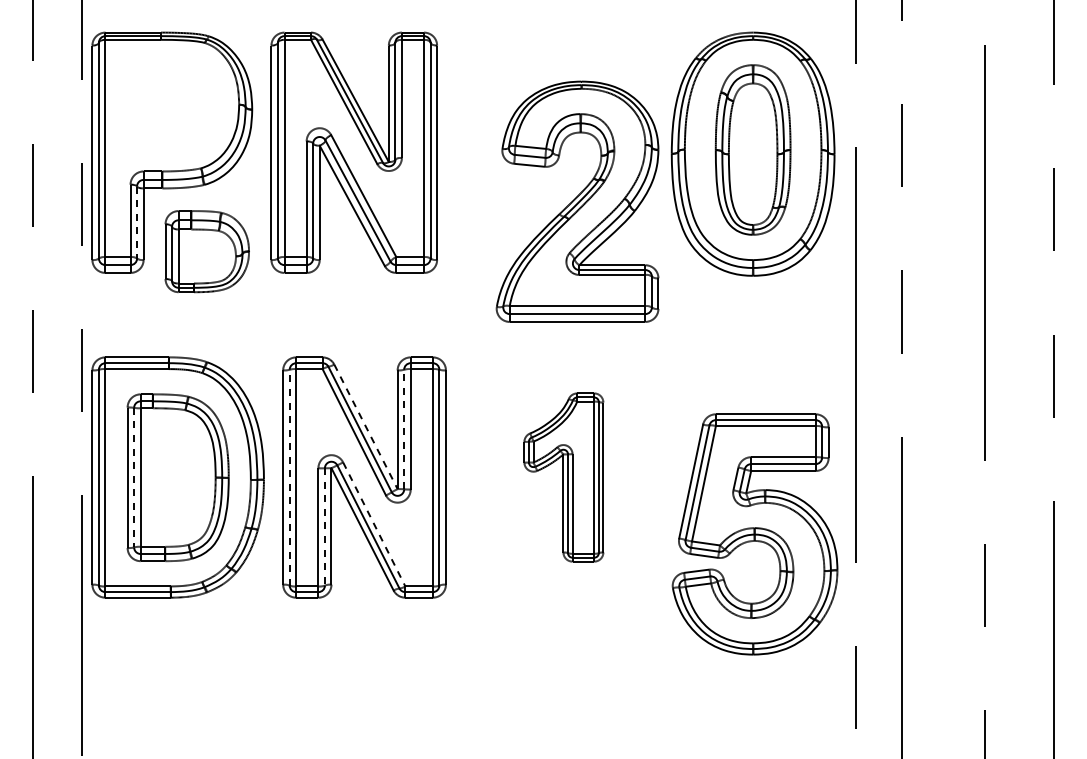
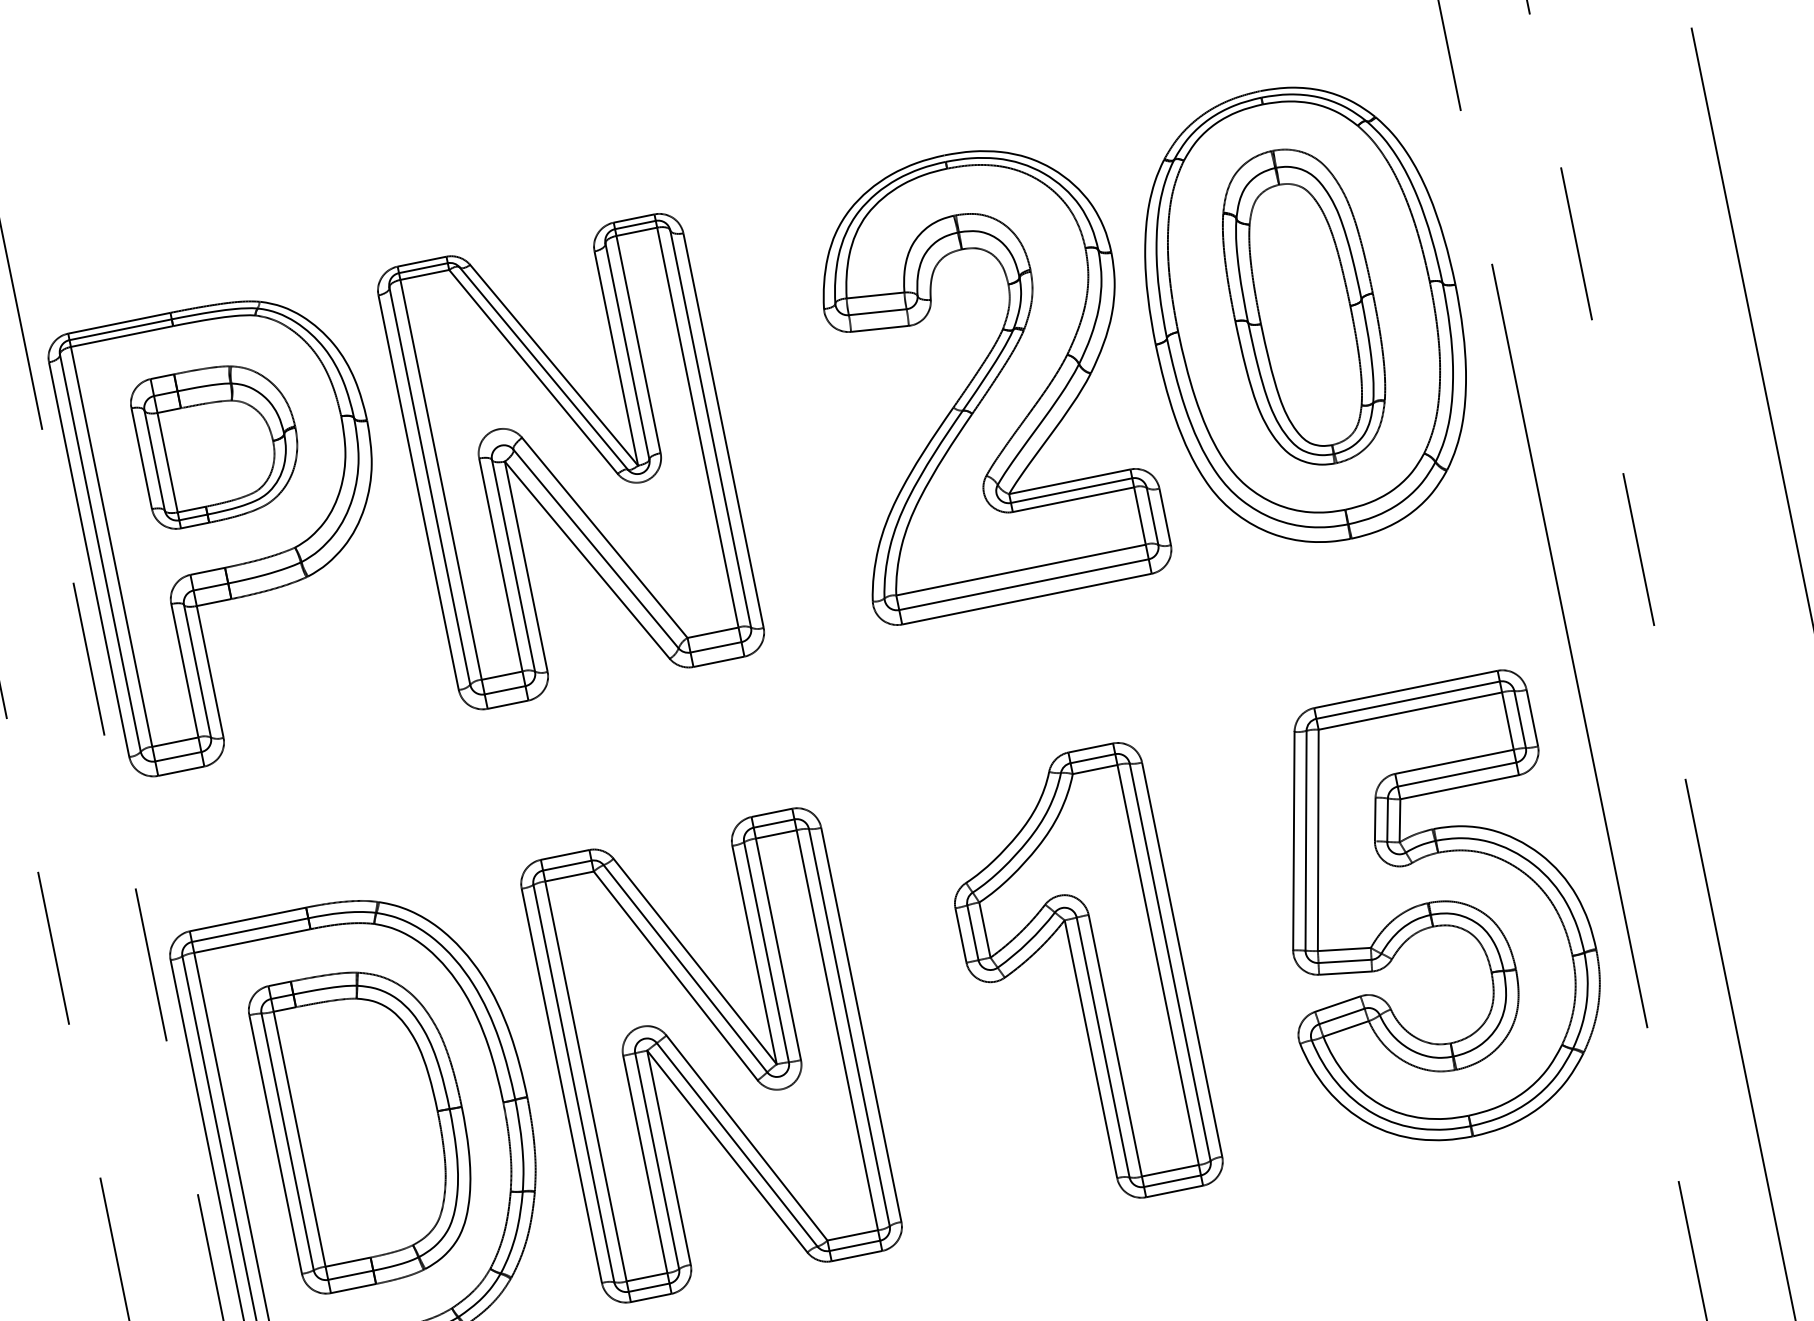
part: (577, 201) -> (981, 377), moved
line: (137, 223) -> (198, 672), dashed -> solid
part: (206, 251) -> (217, 443), moved
line: (365, 426) -> (694, 961), dashed -> solid
line: (404, 429) -> (767, 952), dashed -> solid
line: (134, 477) -> (288, 1141), dashed -> solid
line: (289, 477) -> (573, 1083), dashed -> solid
part: (563, 477) -> (1077, 980), size x1.43
line: (374, 524) -> (747, 1138), dashed -> solid
line: (324, 526) -> (656, 1160), dashed -> solid
part: (754, 534) -> (1430, 914), moved

